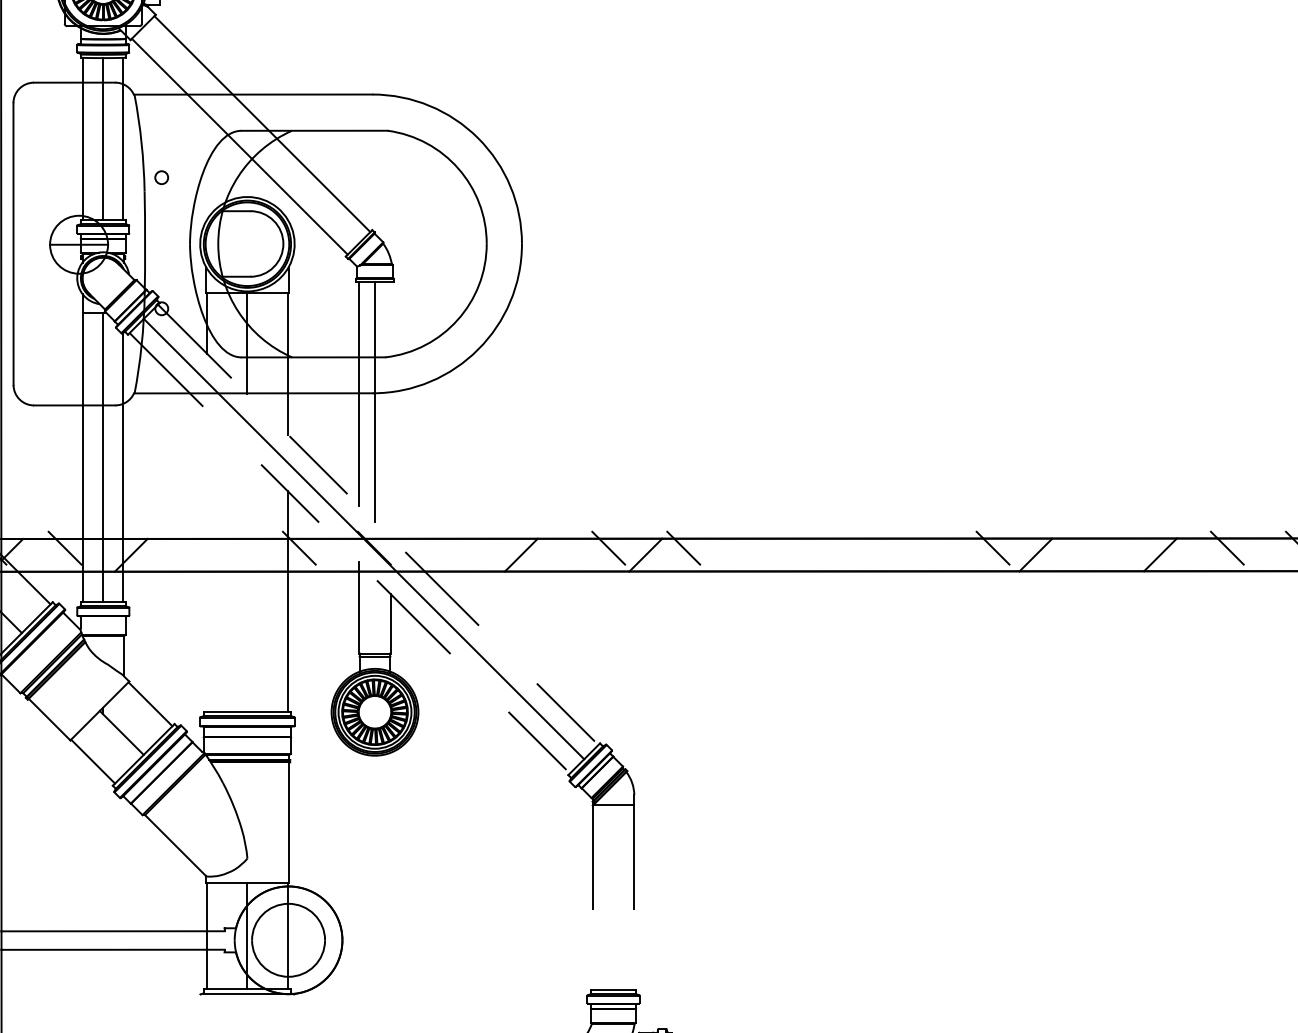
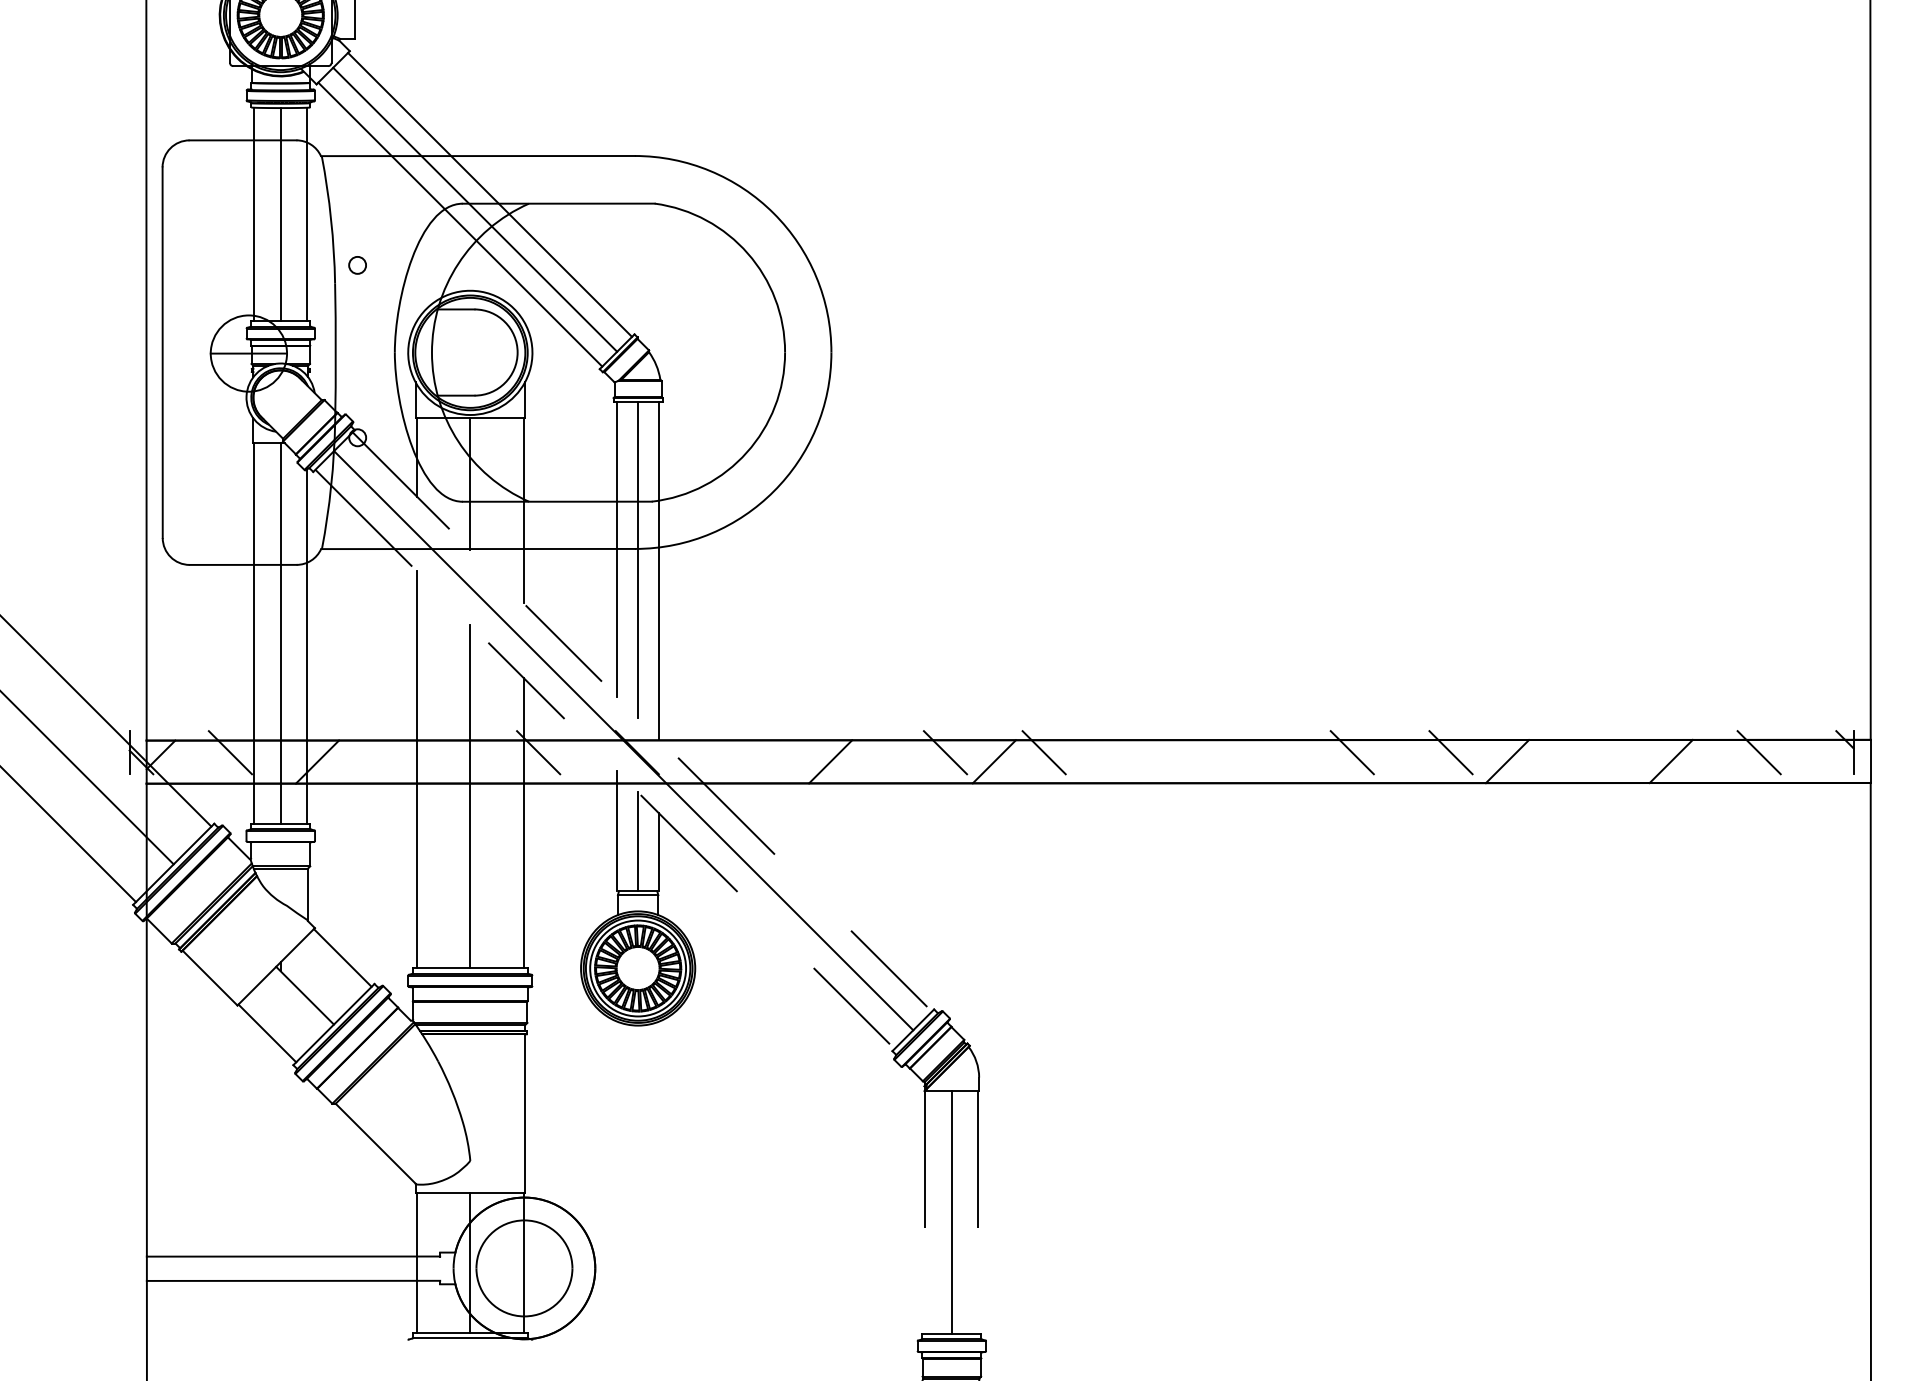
line: (251, 135) -> (475, 209), added
line: (391, 409) -> (659, 570), added
line: (917, 548) -> (1351, 752), added
line: (207, 560) -> (417, 769), added
line: (247, 581) -> (470, 796), added
line: (375, 615) -> (638, 841), added
line: (613, 897) -> (951, 1212), added

